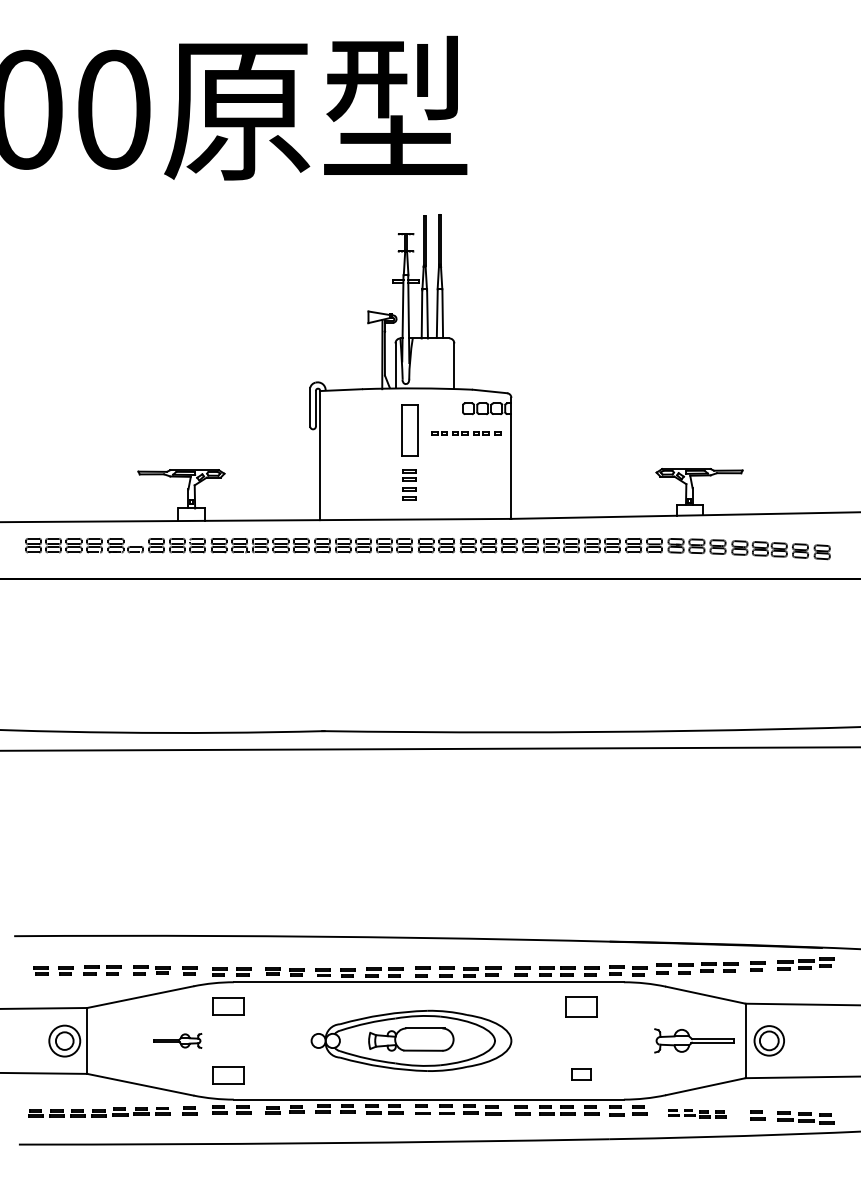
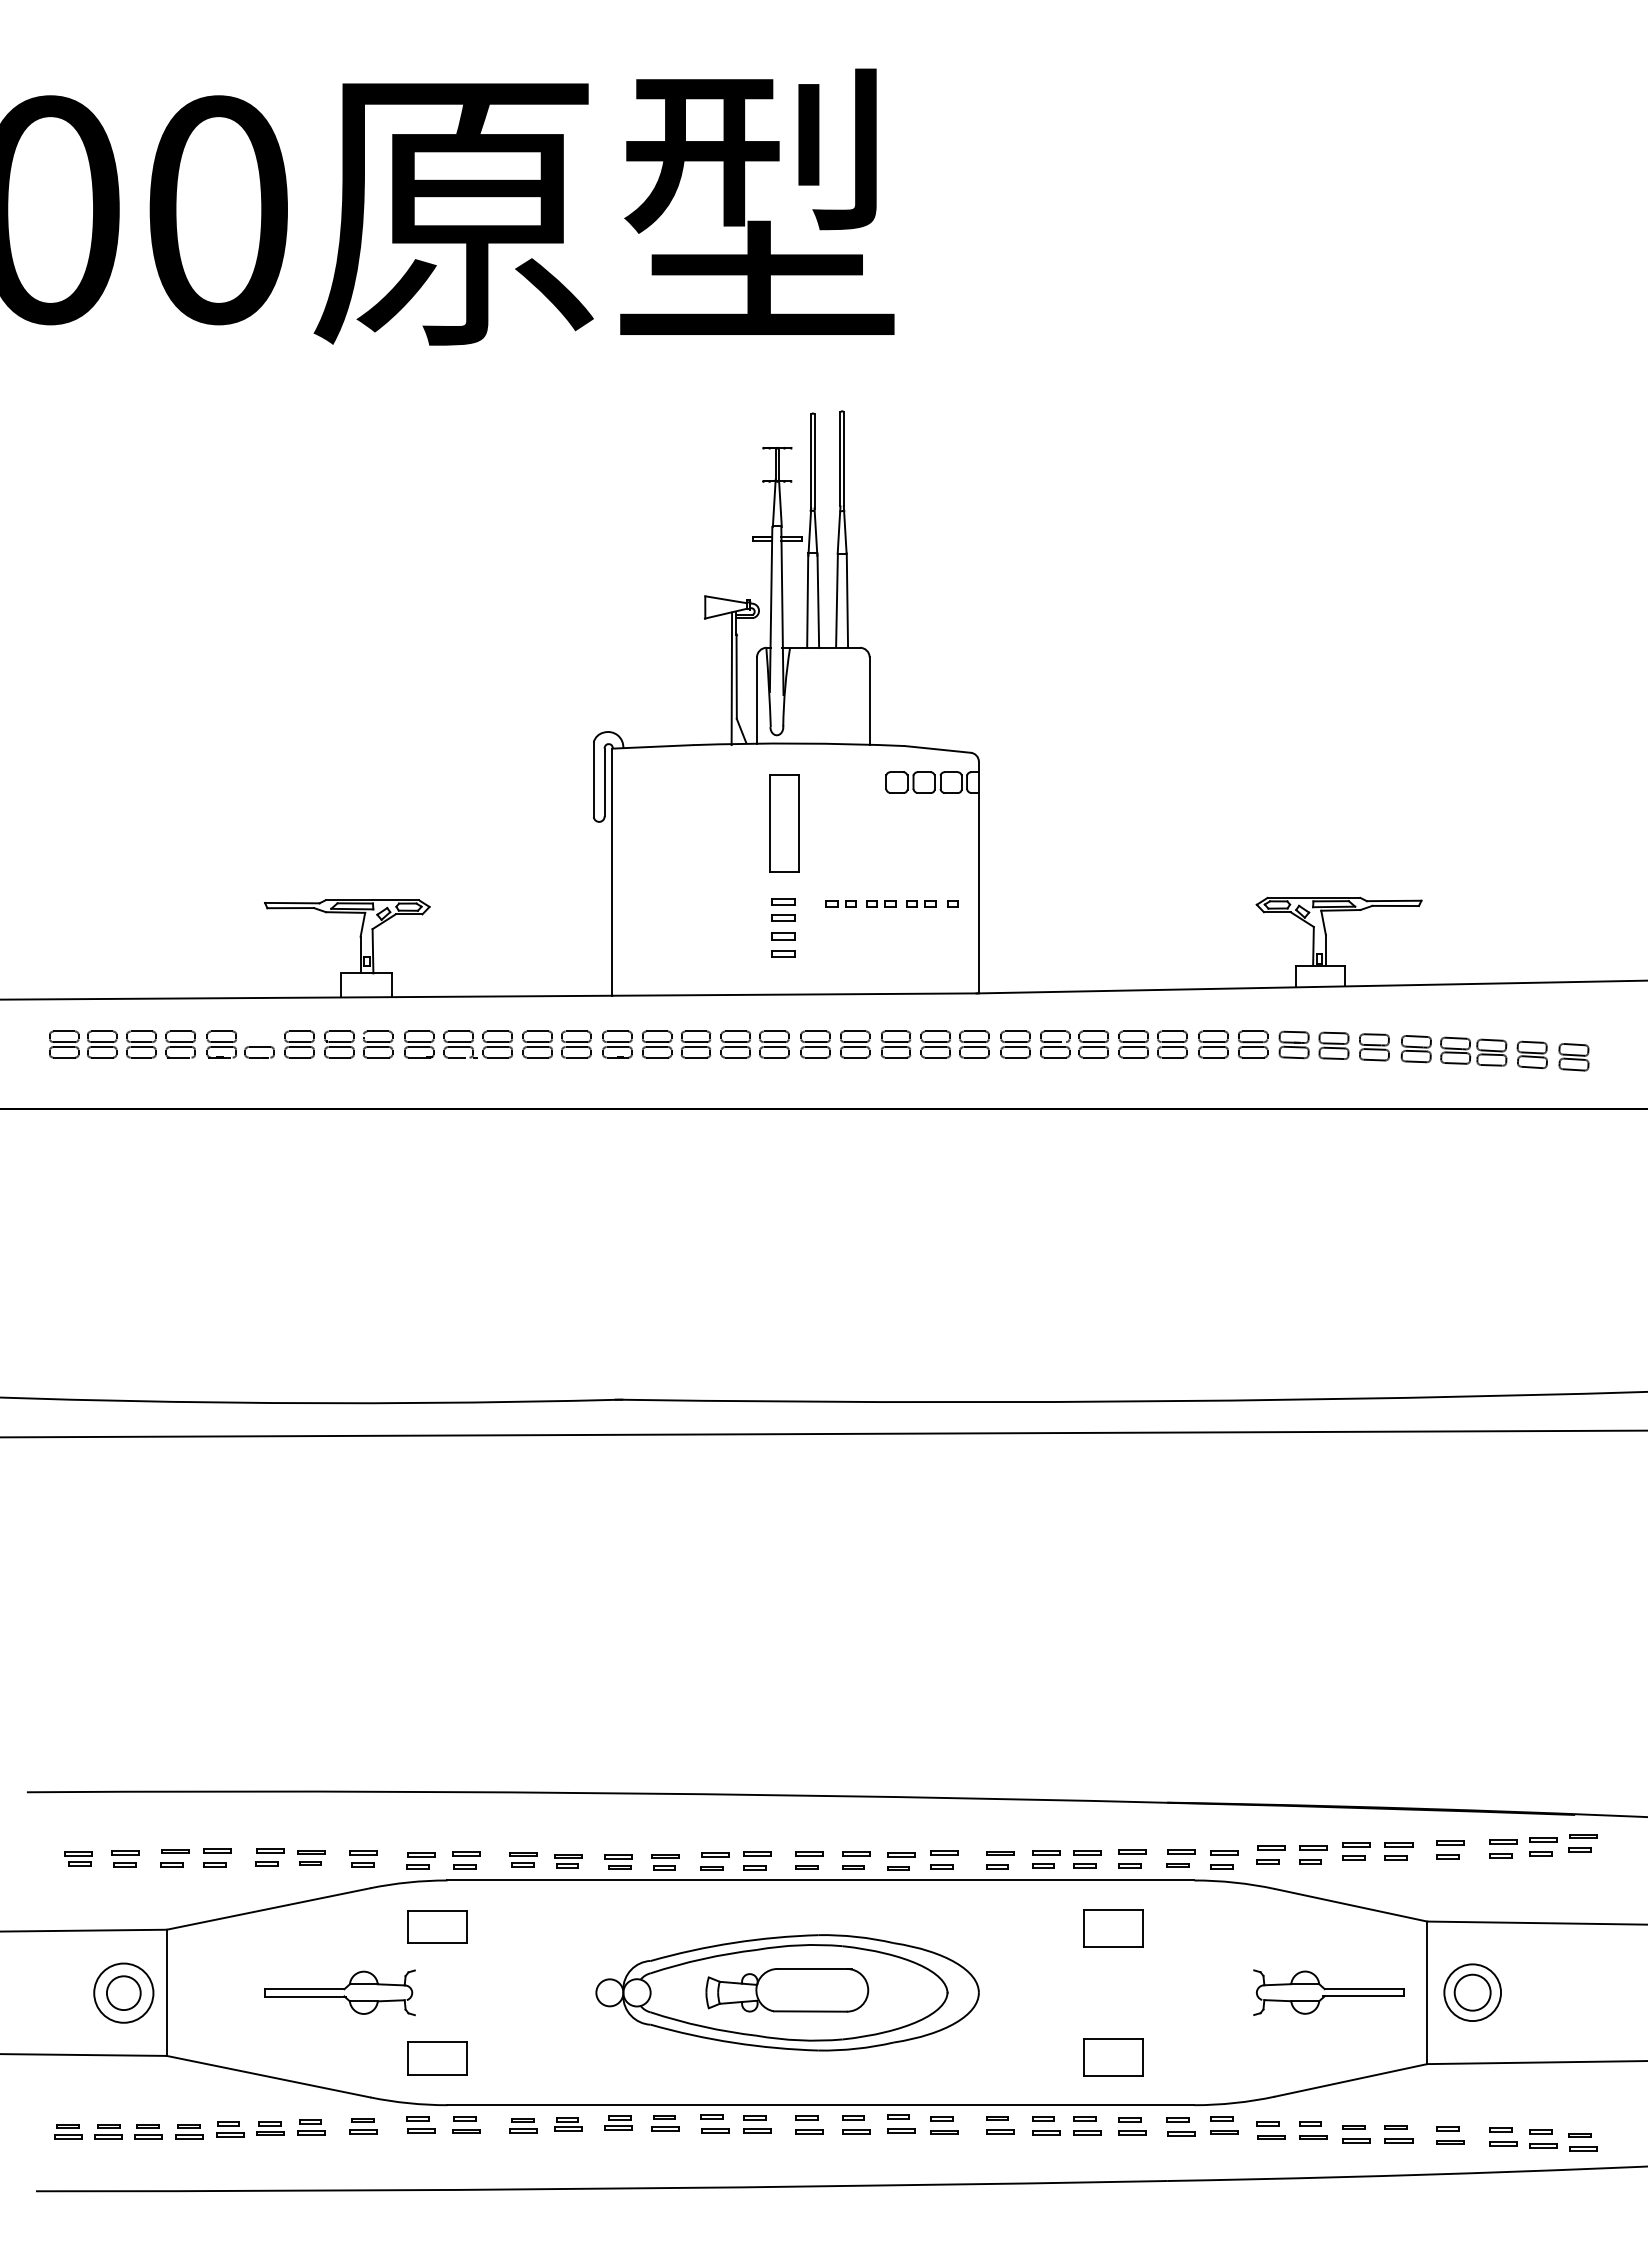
line: (466, 432) -> (892, 902), moved
part: (177, 1040) -> (339, 1991), size x1.67
part: (581, 1074) -> (1113, 2057), size x1.67
part: (697, 1113) -> (1335, 2131), size x1.43

